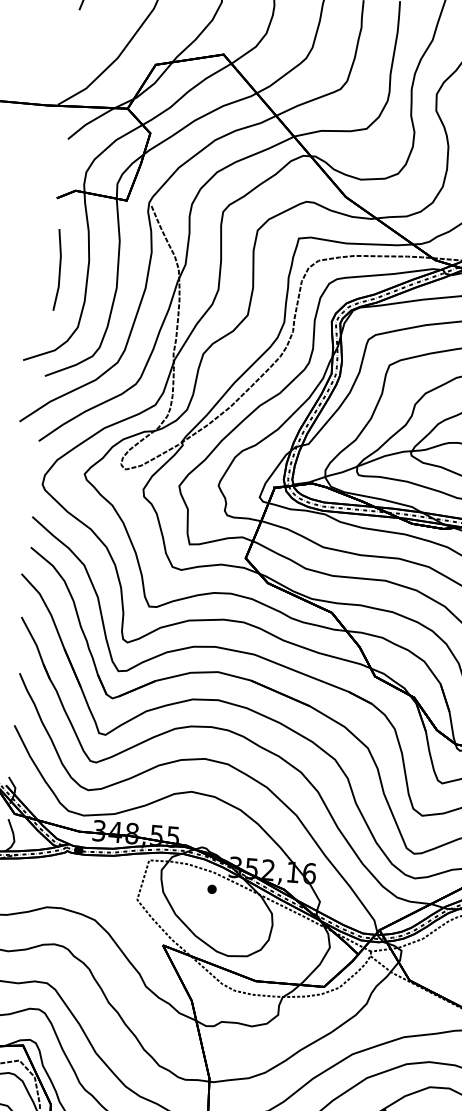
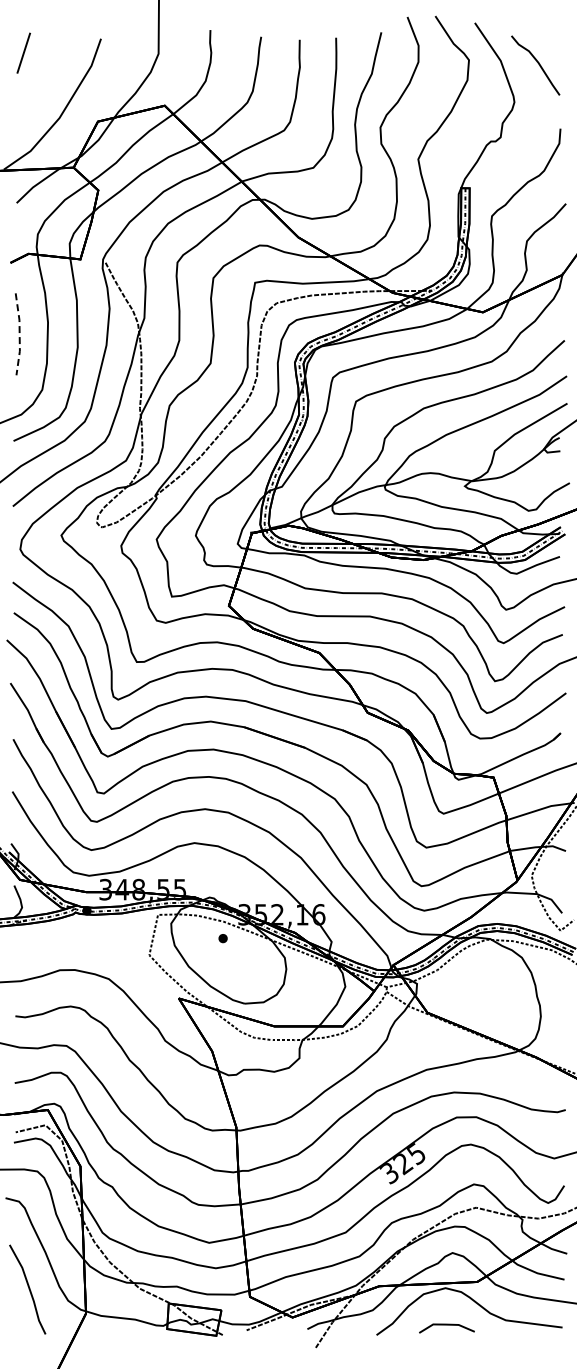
line: (59, 270) -> (19, 334), solid -> dashed

